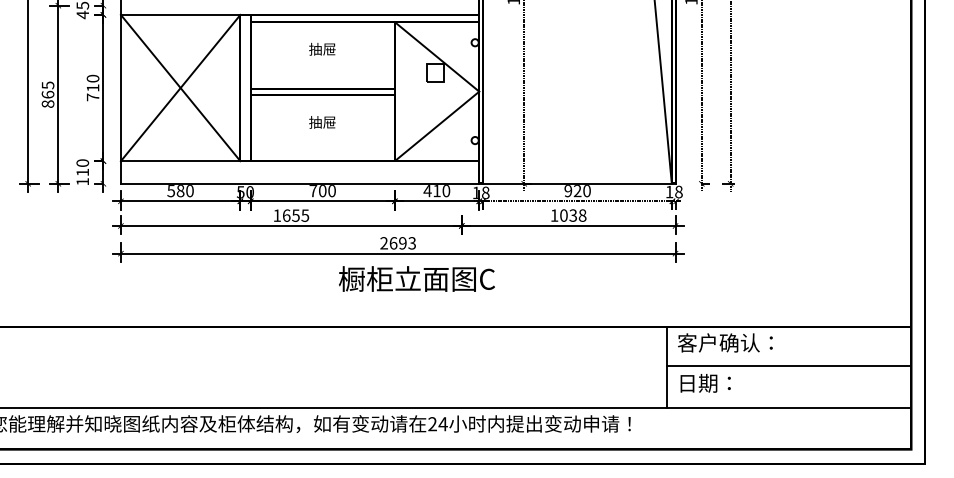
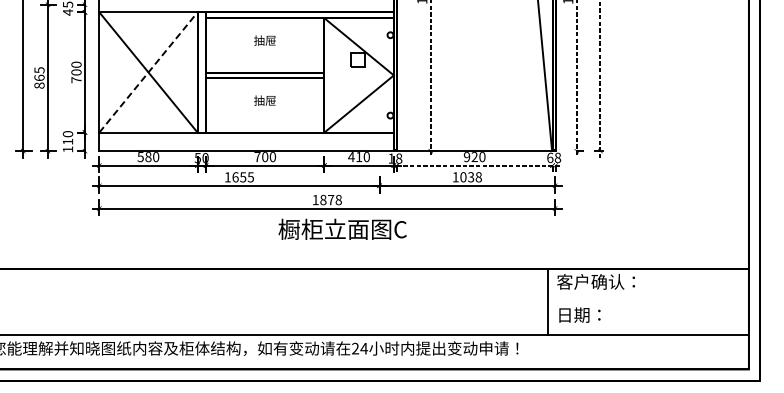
text: (93, 88) -> (76, 72), 710 -> 700
line: (180, 88) -> (148, 72), solid -> dashed
text: (669, 191) -> (550, 157), 18 -> 68
text: (397, 242) -> (326, 199), 2693 -> 1878
line: (787, 366) -> (647, 301), removed

